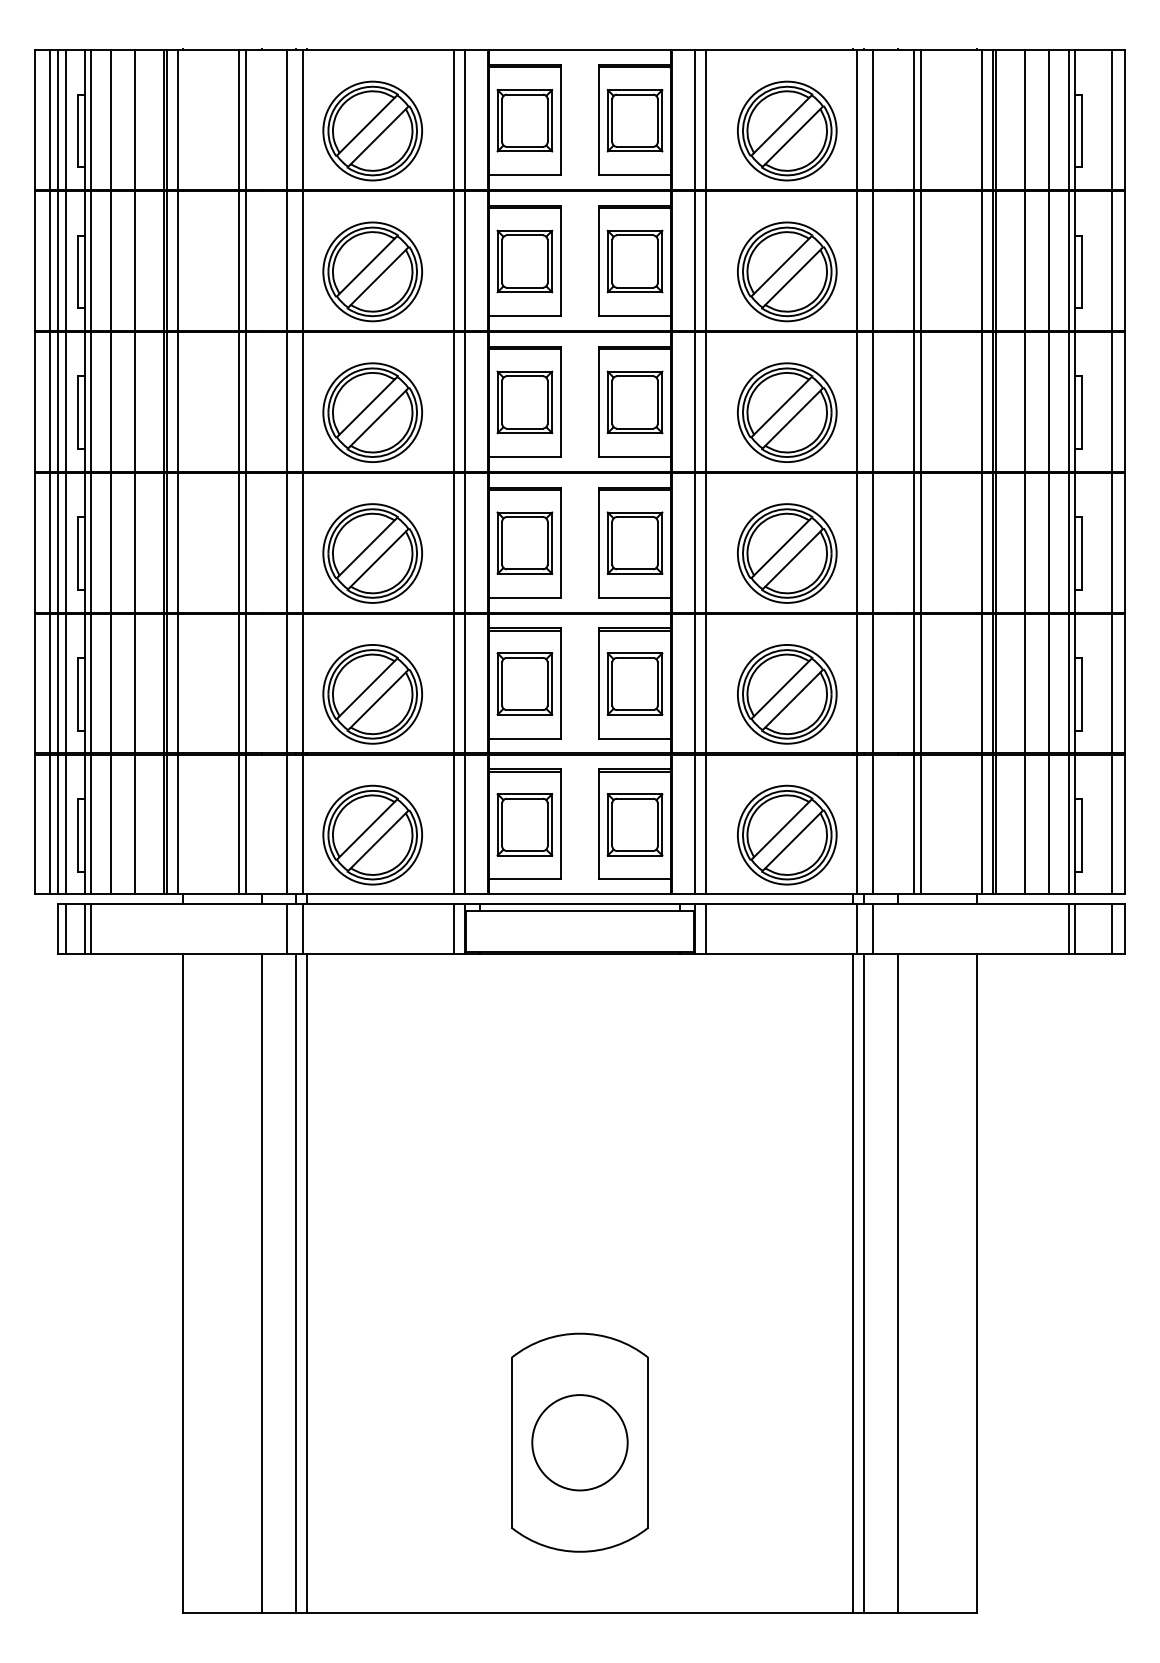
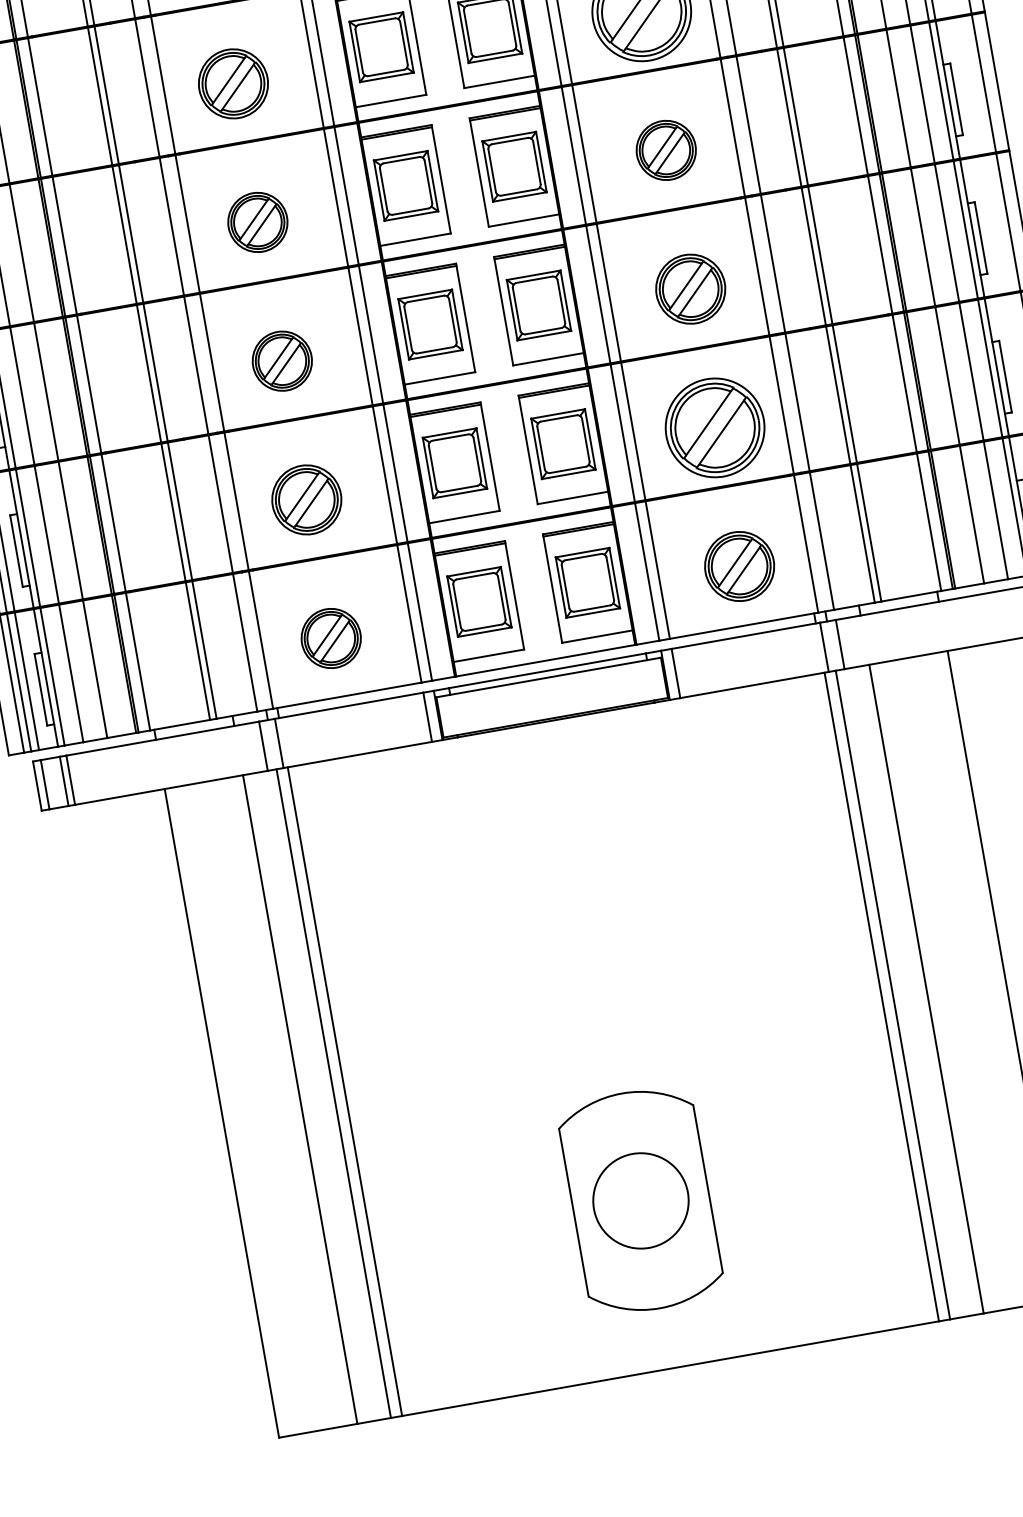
part: (372, 271) -> (233, 83), size x0.7
part: (372, 412) -> (257, 222), size x0.6
part: (787, 412) -> (666, 150), size x0.6
part: (372, 553) -> (282, 361), size x0.6
part: (787, 553) -> (690, 289), size x0.7
part: (372, 694) -> (306, 500), size x0.7
part: (372, 834) -> (331, 637), size x0.6
part: (787, 834) -> (739, 565), size x0.7

